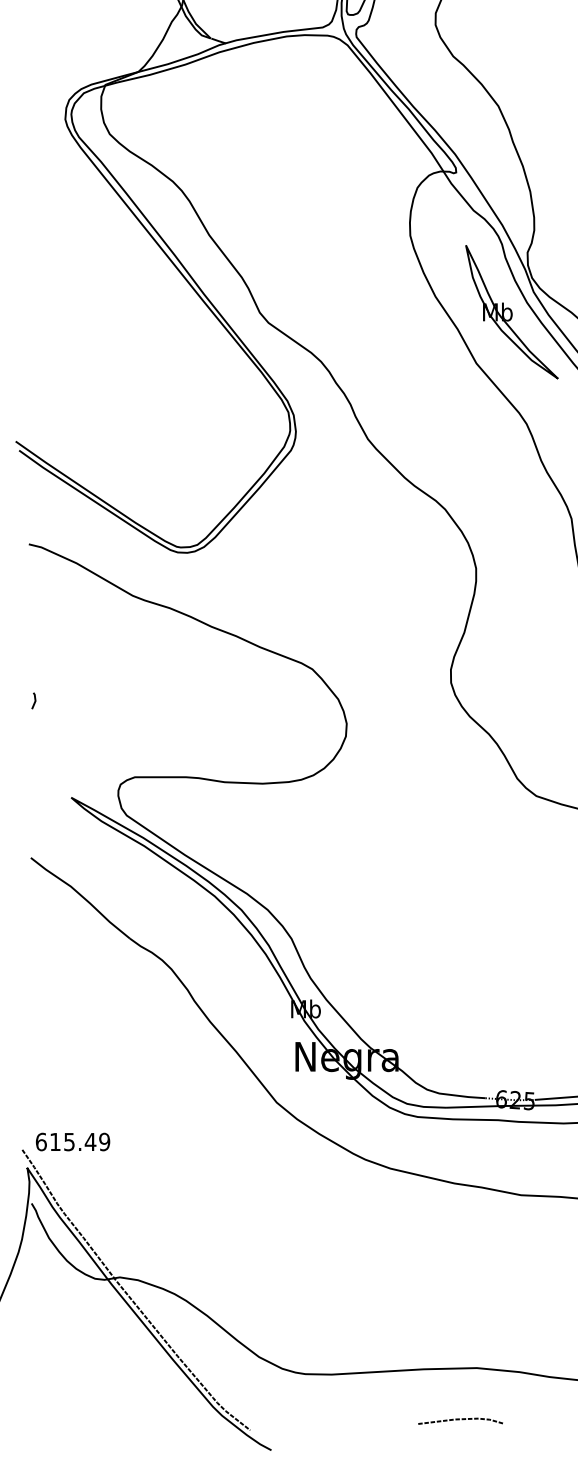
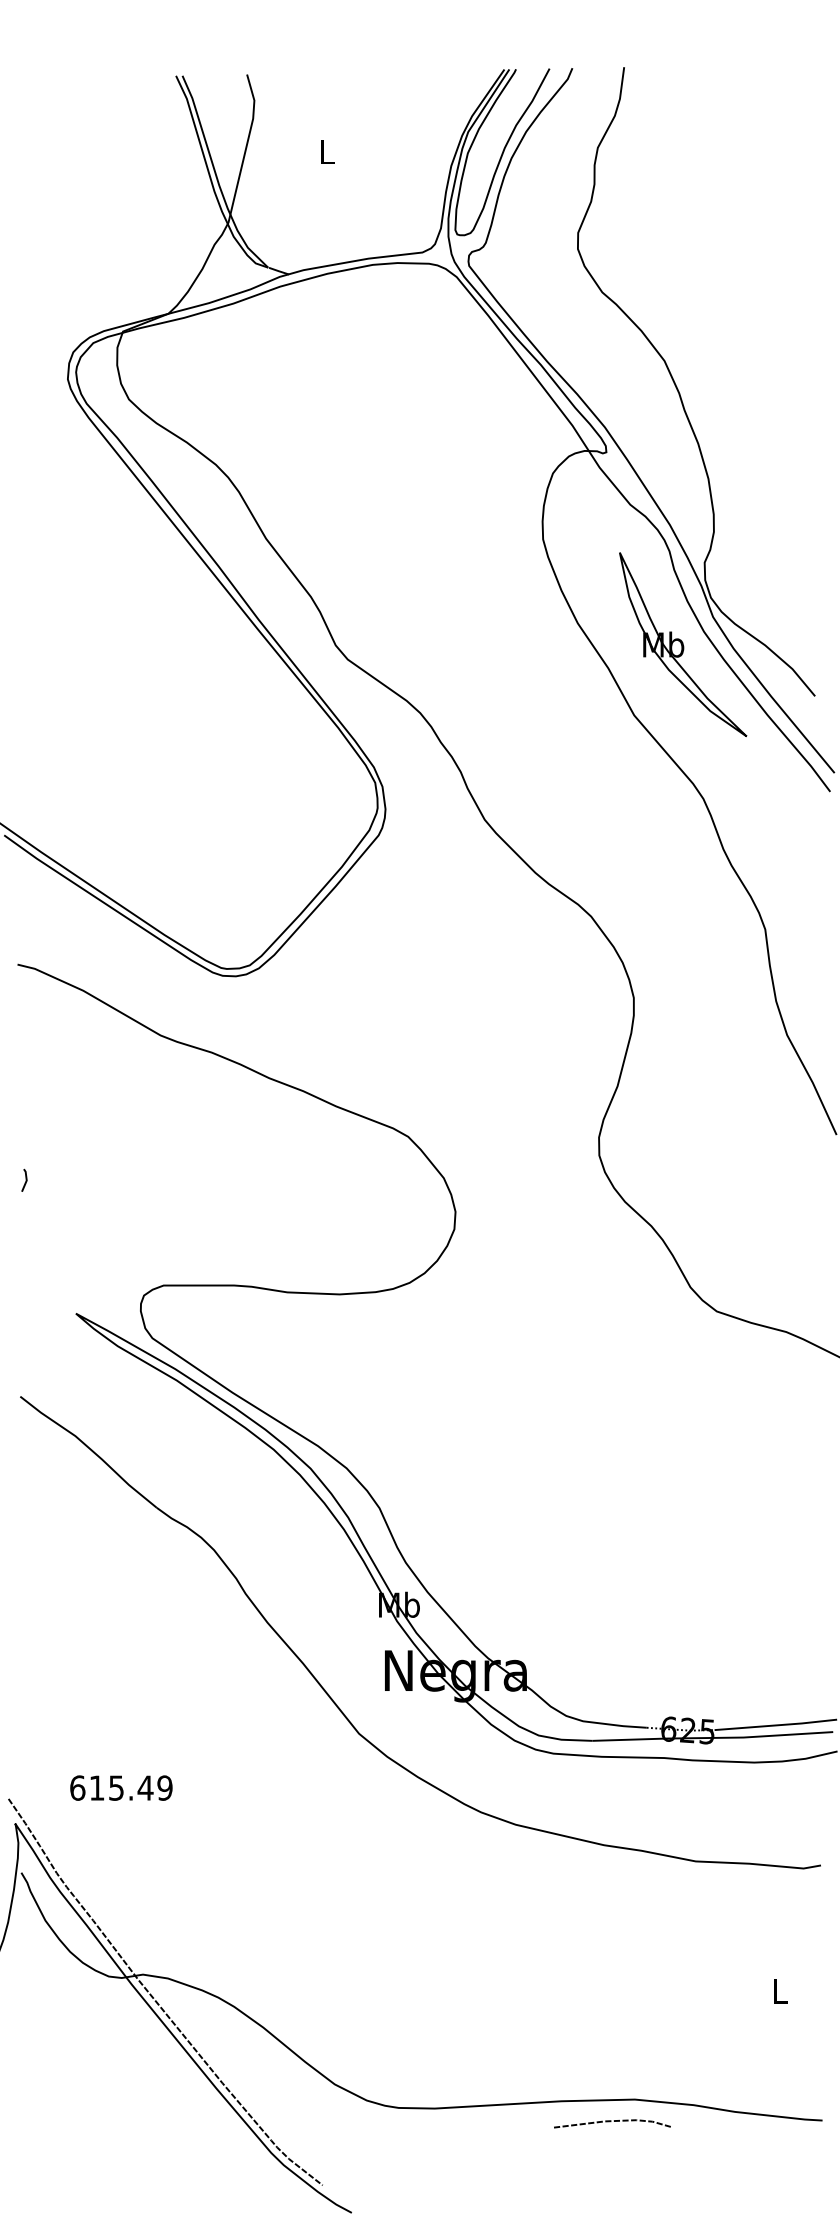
text: (73, 1141) -> (121, 1787), moved
line: (459, 1419) -> (611, 2121), moved

